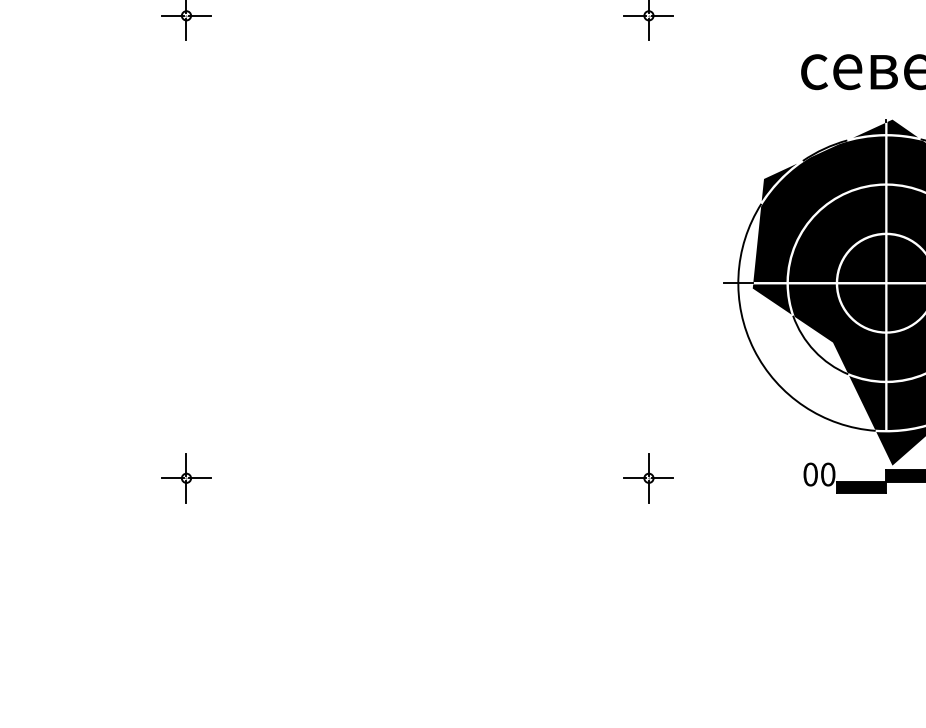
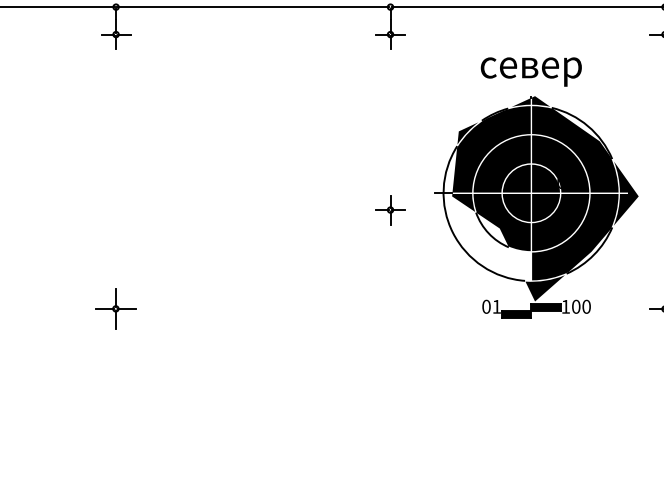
fill: (866, 403) -> (519, 264), removed
text: (827, 473) -> (496, 306), 00 -> 01
part: (187, 479) -> (116, 309), size x1.4
part: (648, 479) -> (390, 210), moved

